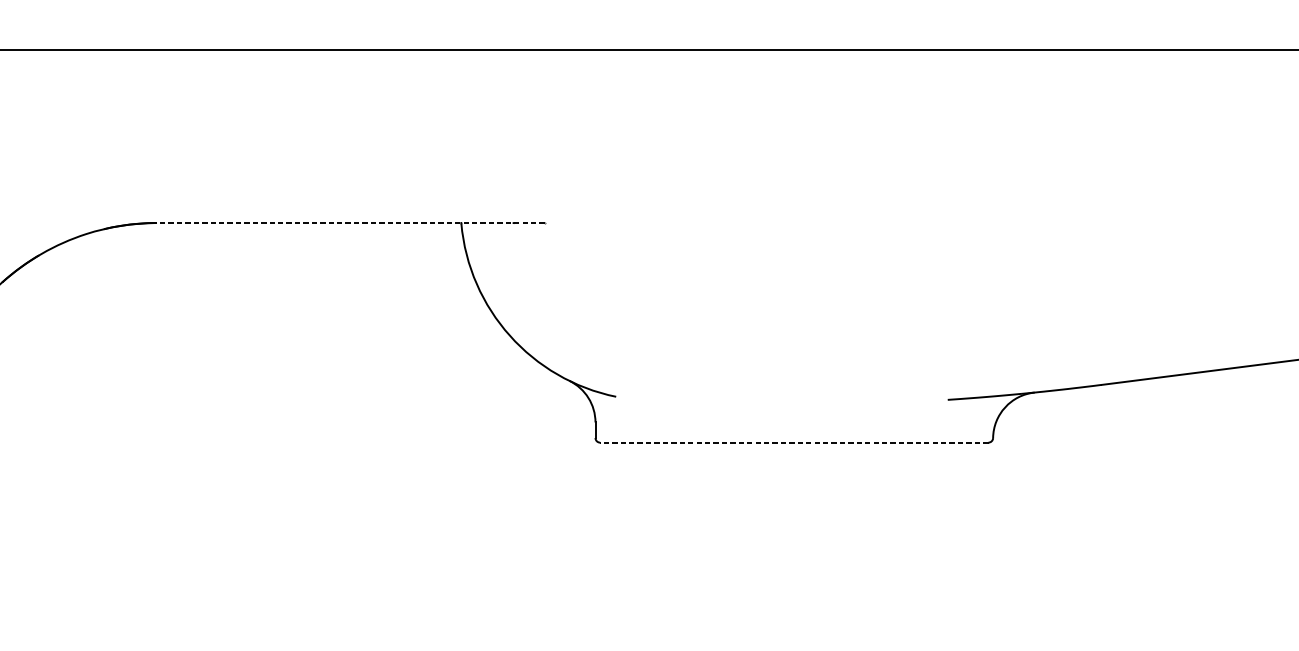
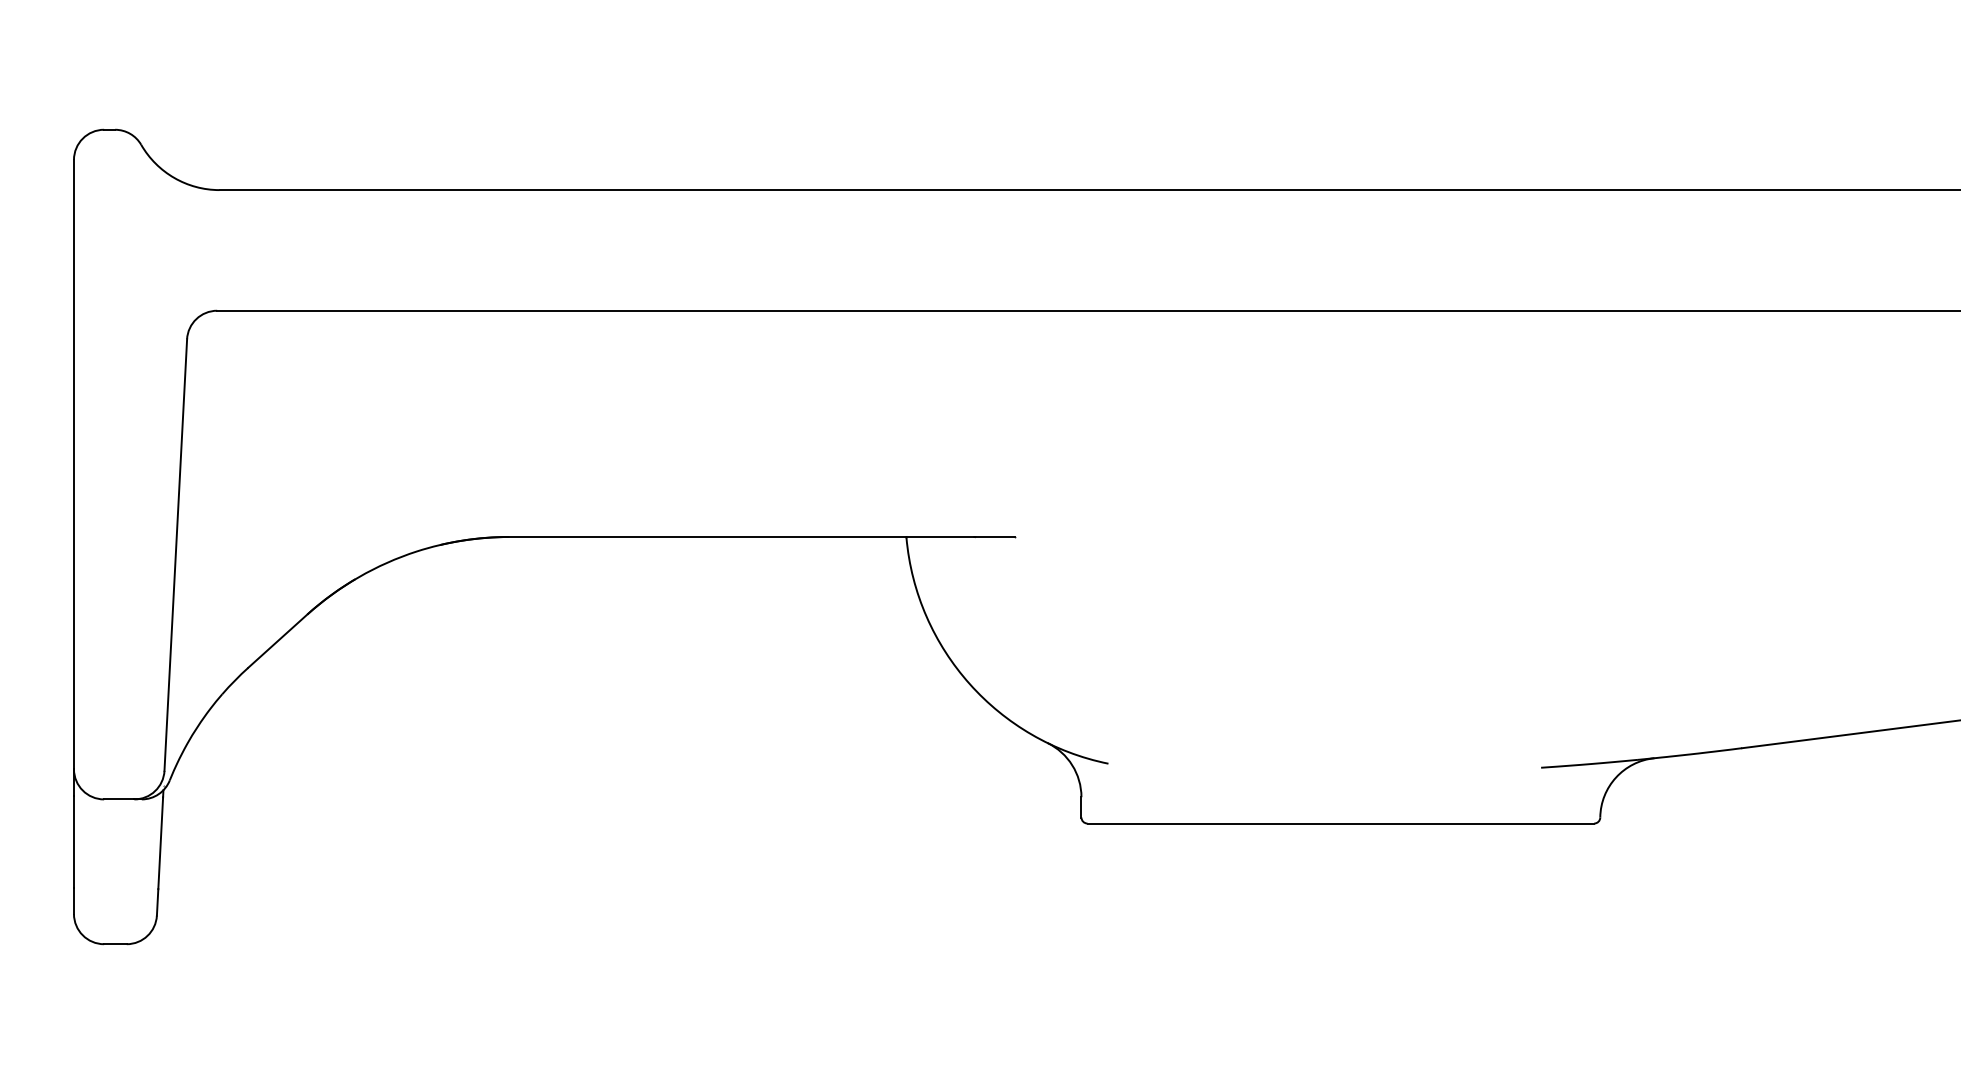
line: (351, 223) -> (762, 537), dashed -> solid
line: (794, 442) -> (1340, 823), dashed -> solid

